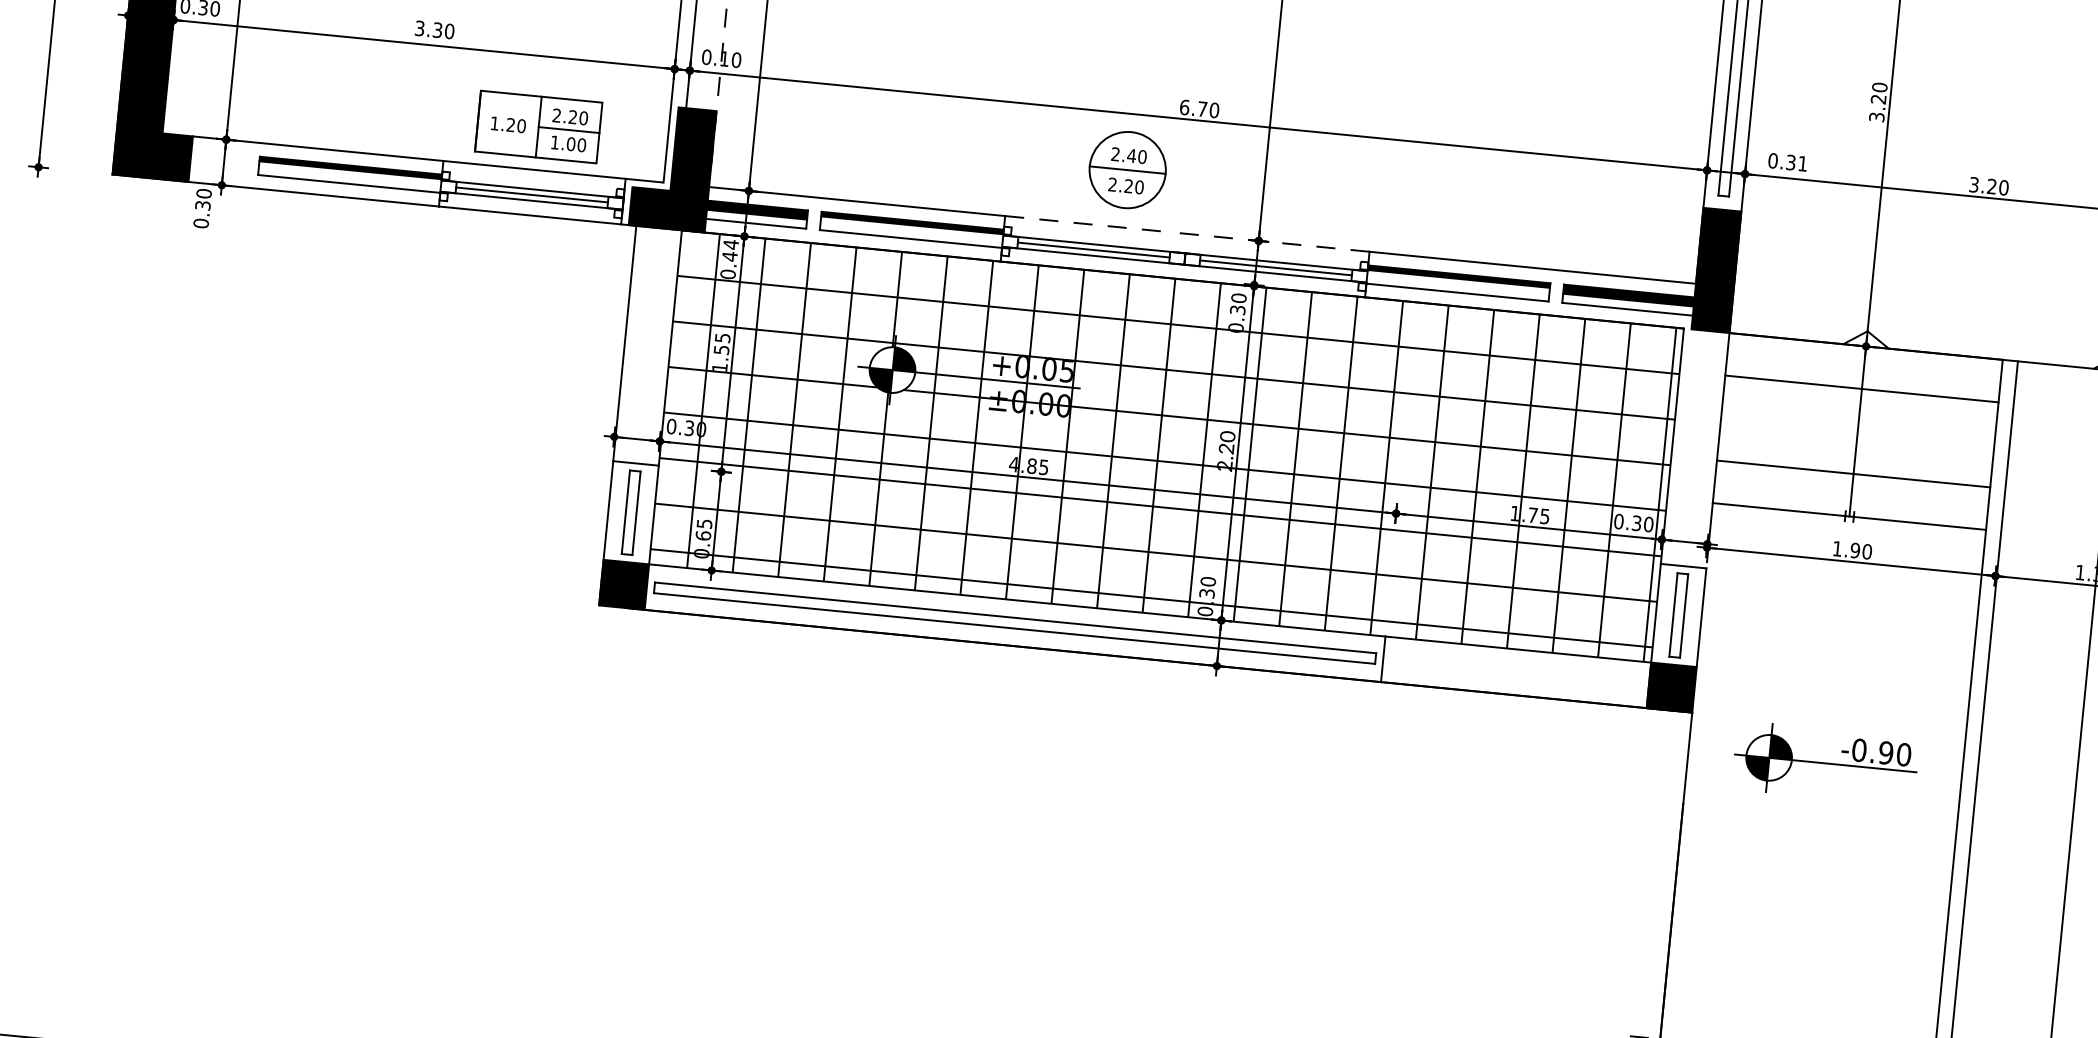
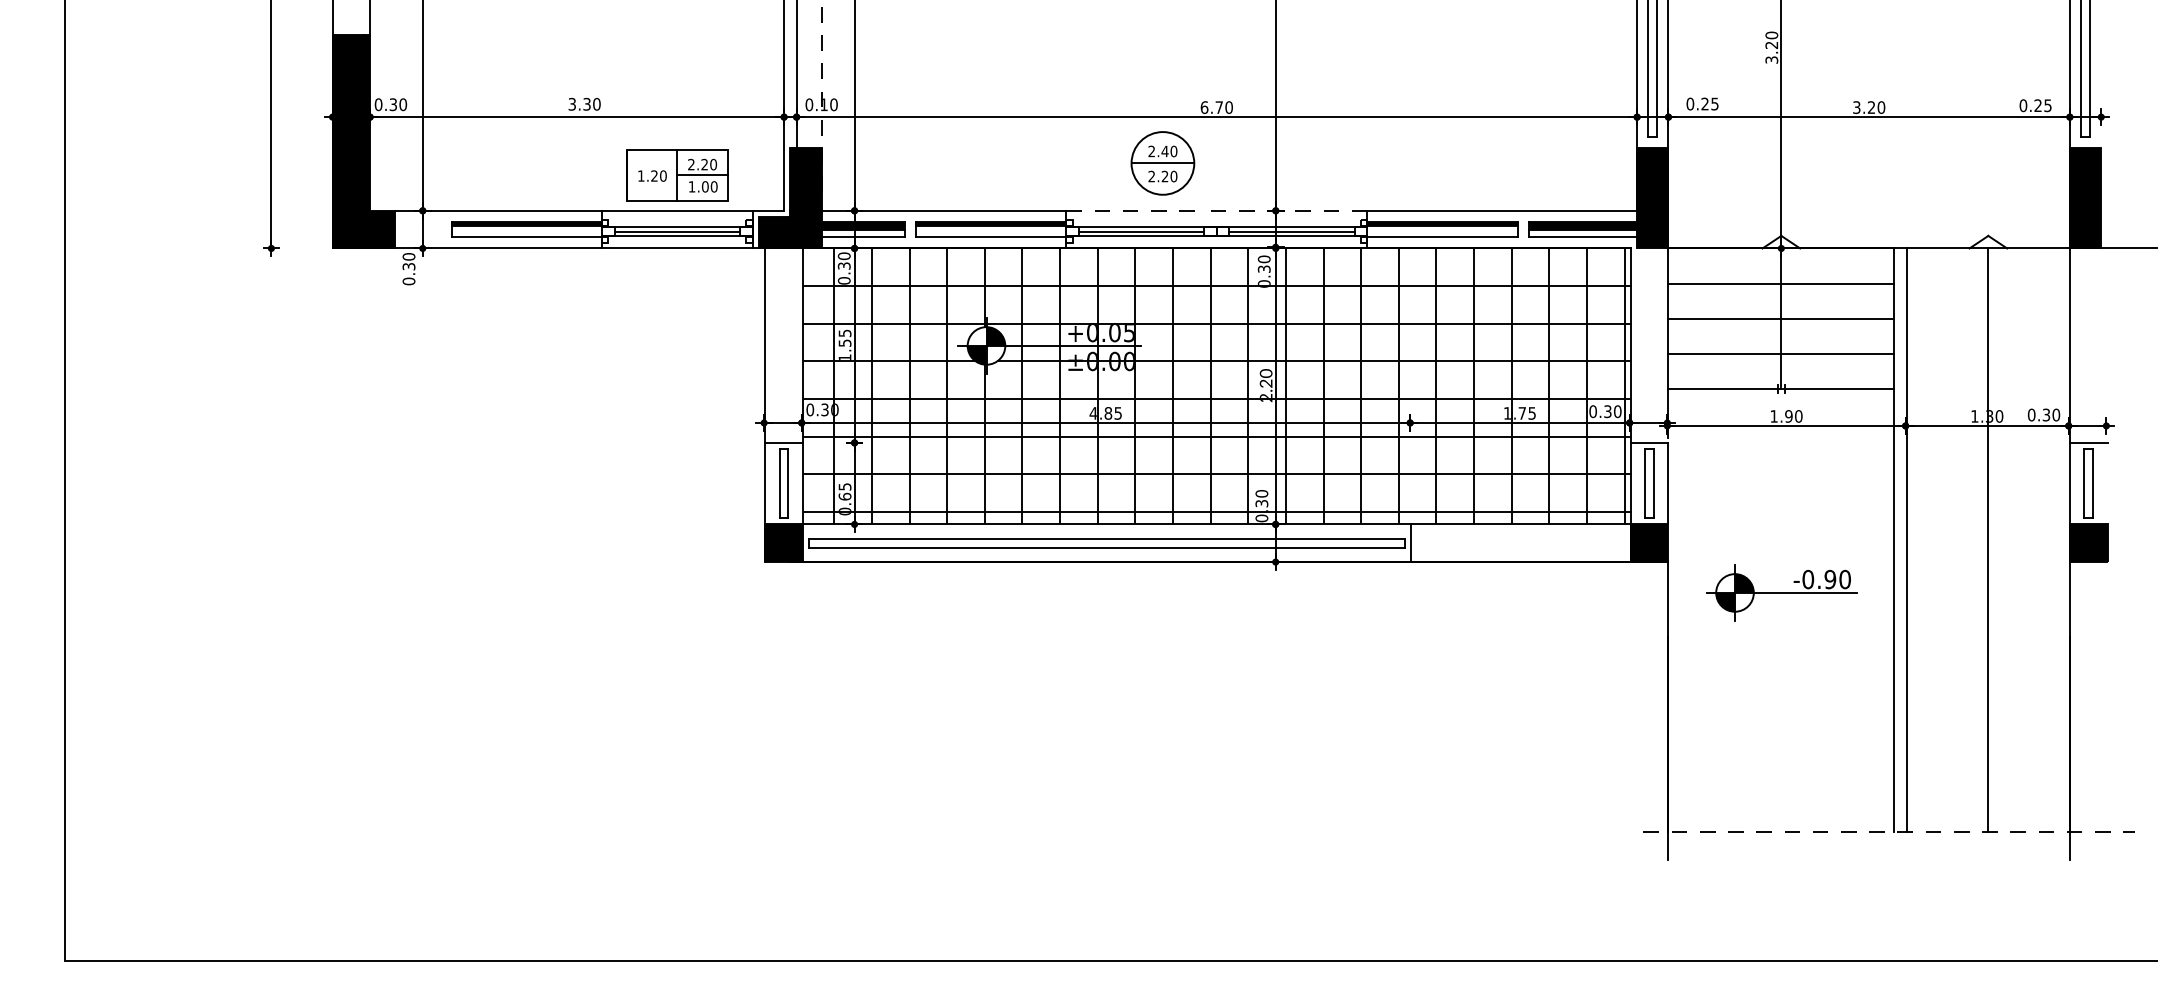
text: (1796, 162) -> (1709, 103), 0.31 -> 0.25
text: (729, 250) -> (843, 261), 0.44 -> 0.30
line: (1857, 431) -> (1781, 318), added

